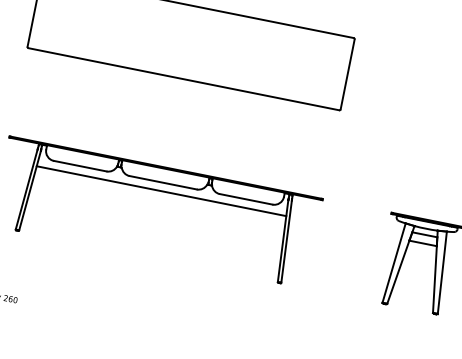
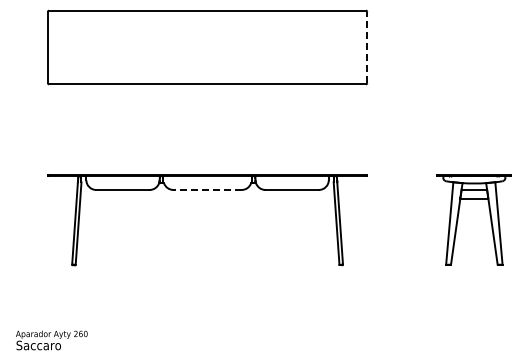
line: (347, 74) -> (367, 47), solid -> dashed
line: (163, 182) -> (207, 189), solid -> dashed
line: (161, 191) -> (207, 198), removed

